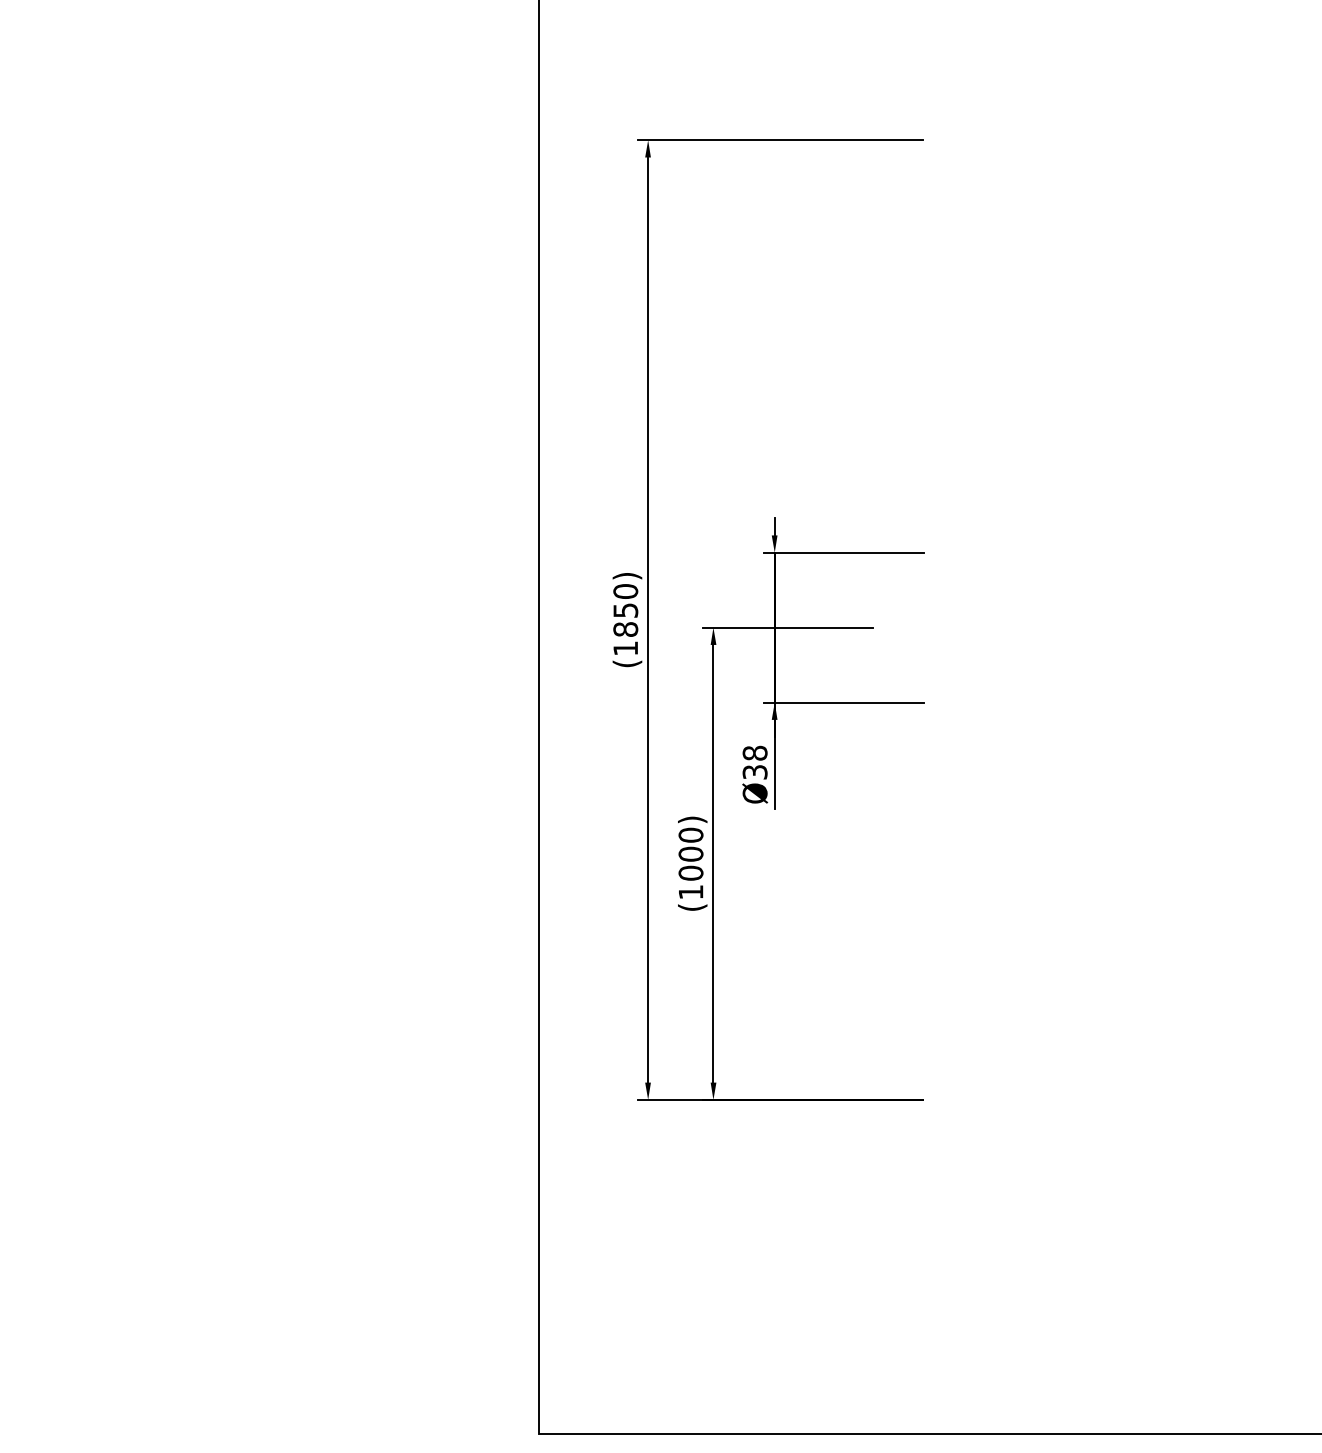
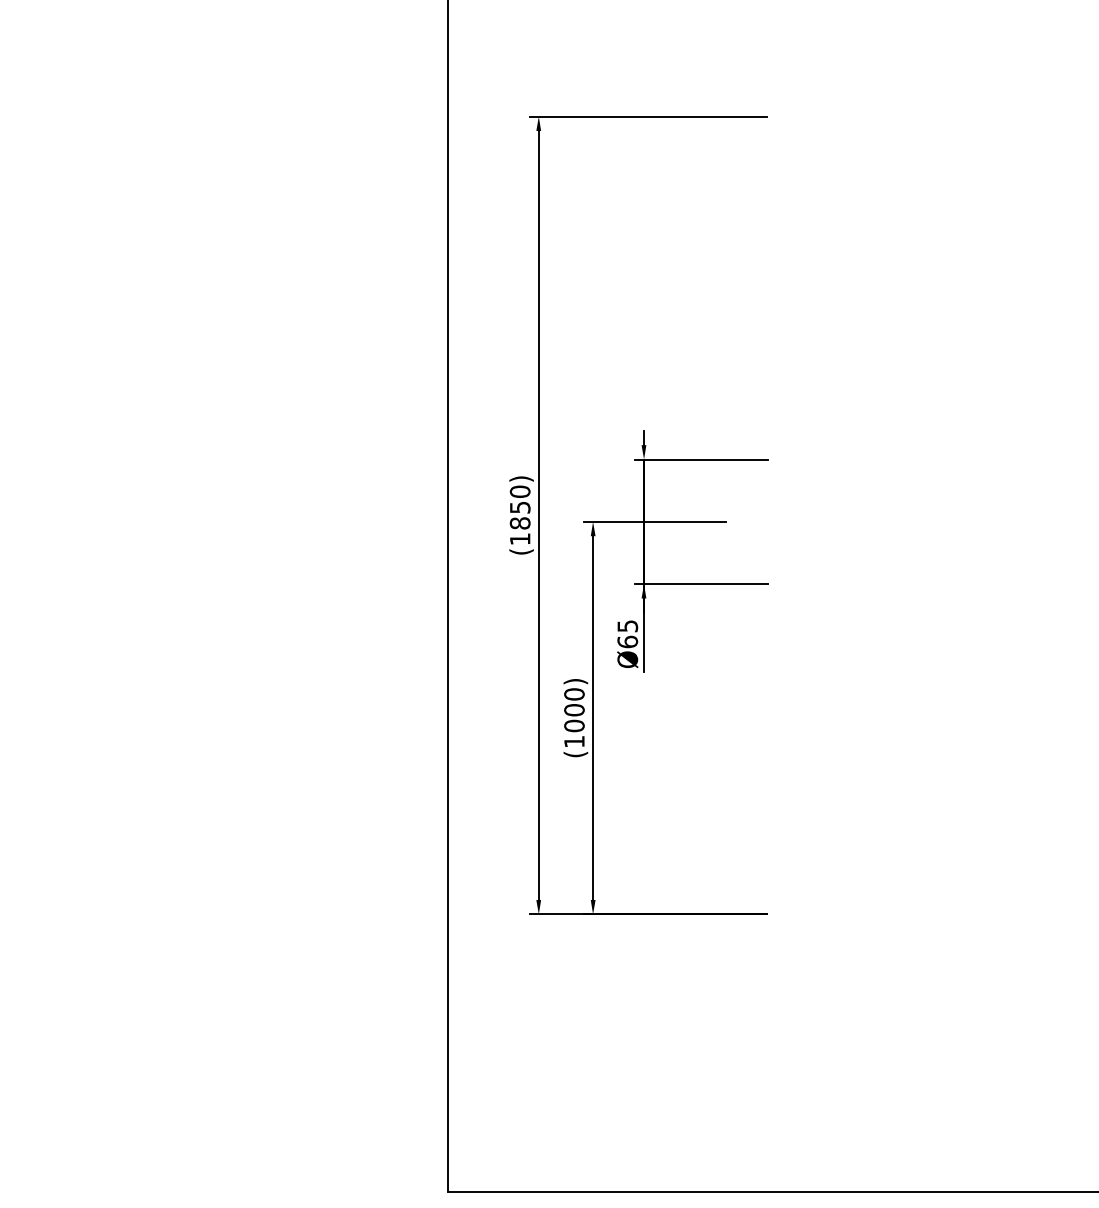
text: (754, 762) -> (627, 633), Ø38 -> Ø65

